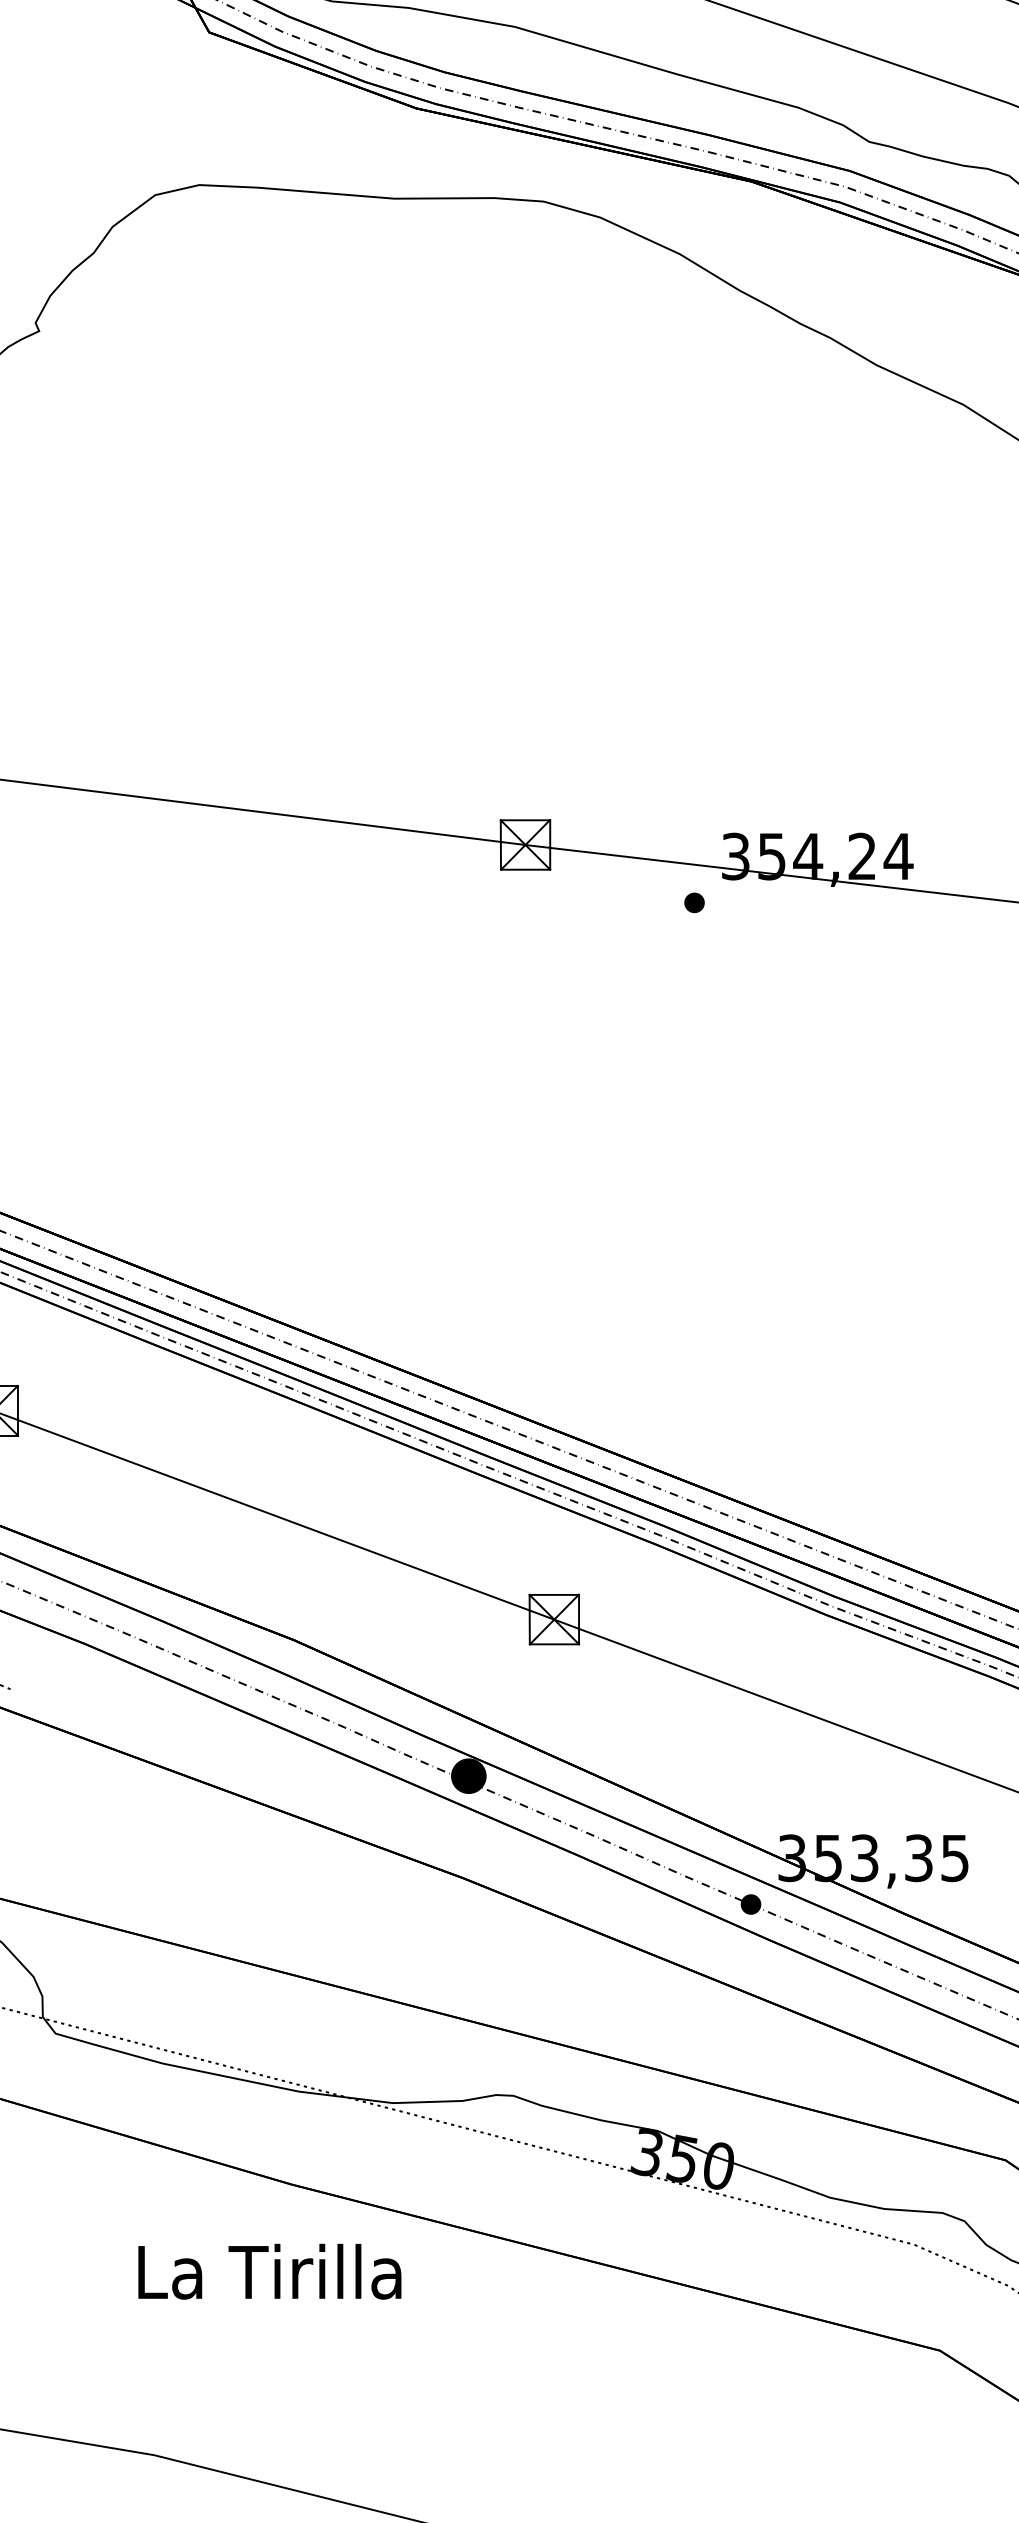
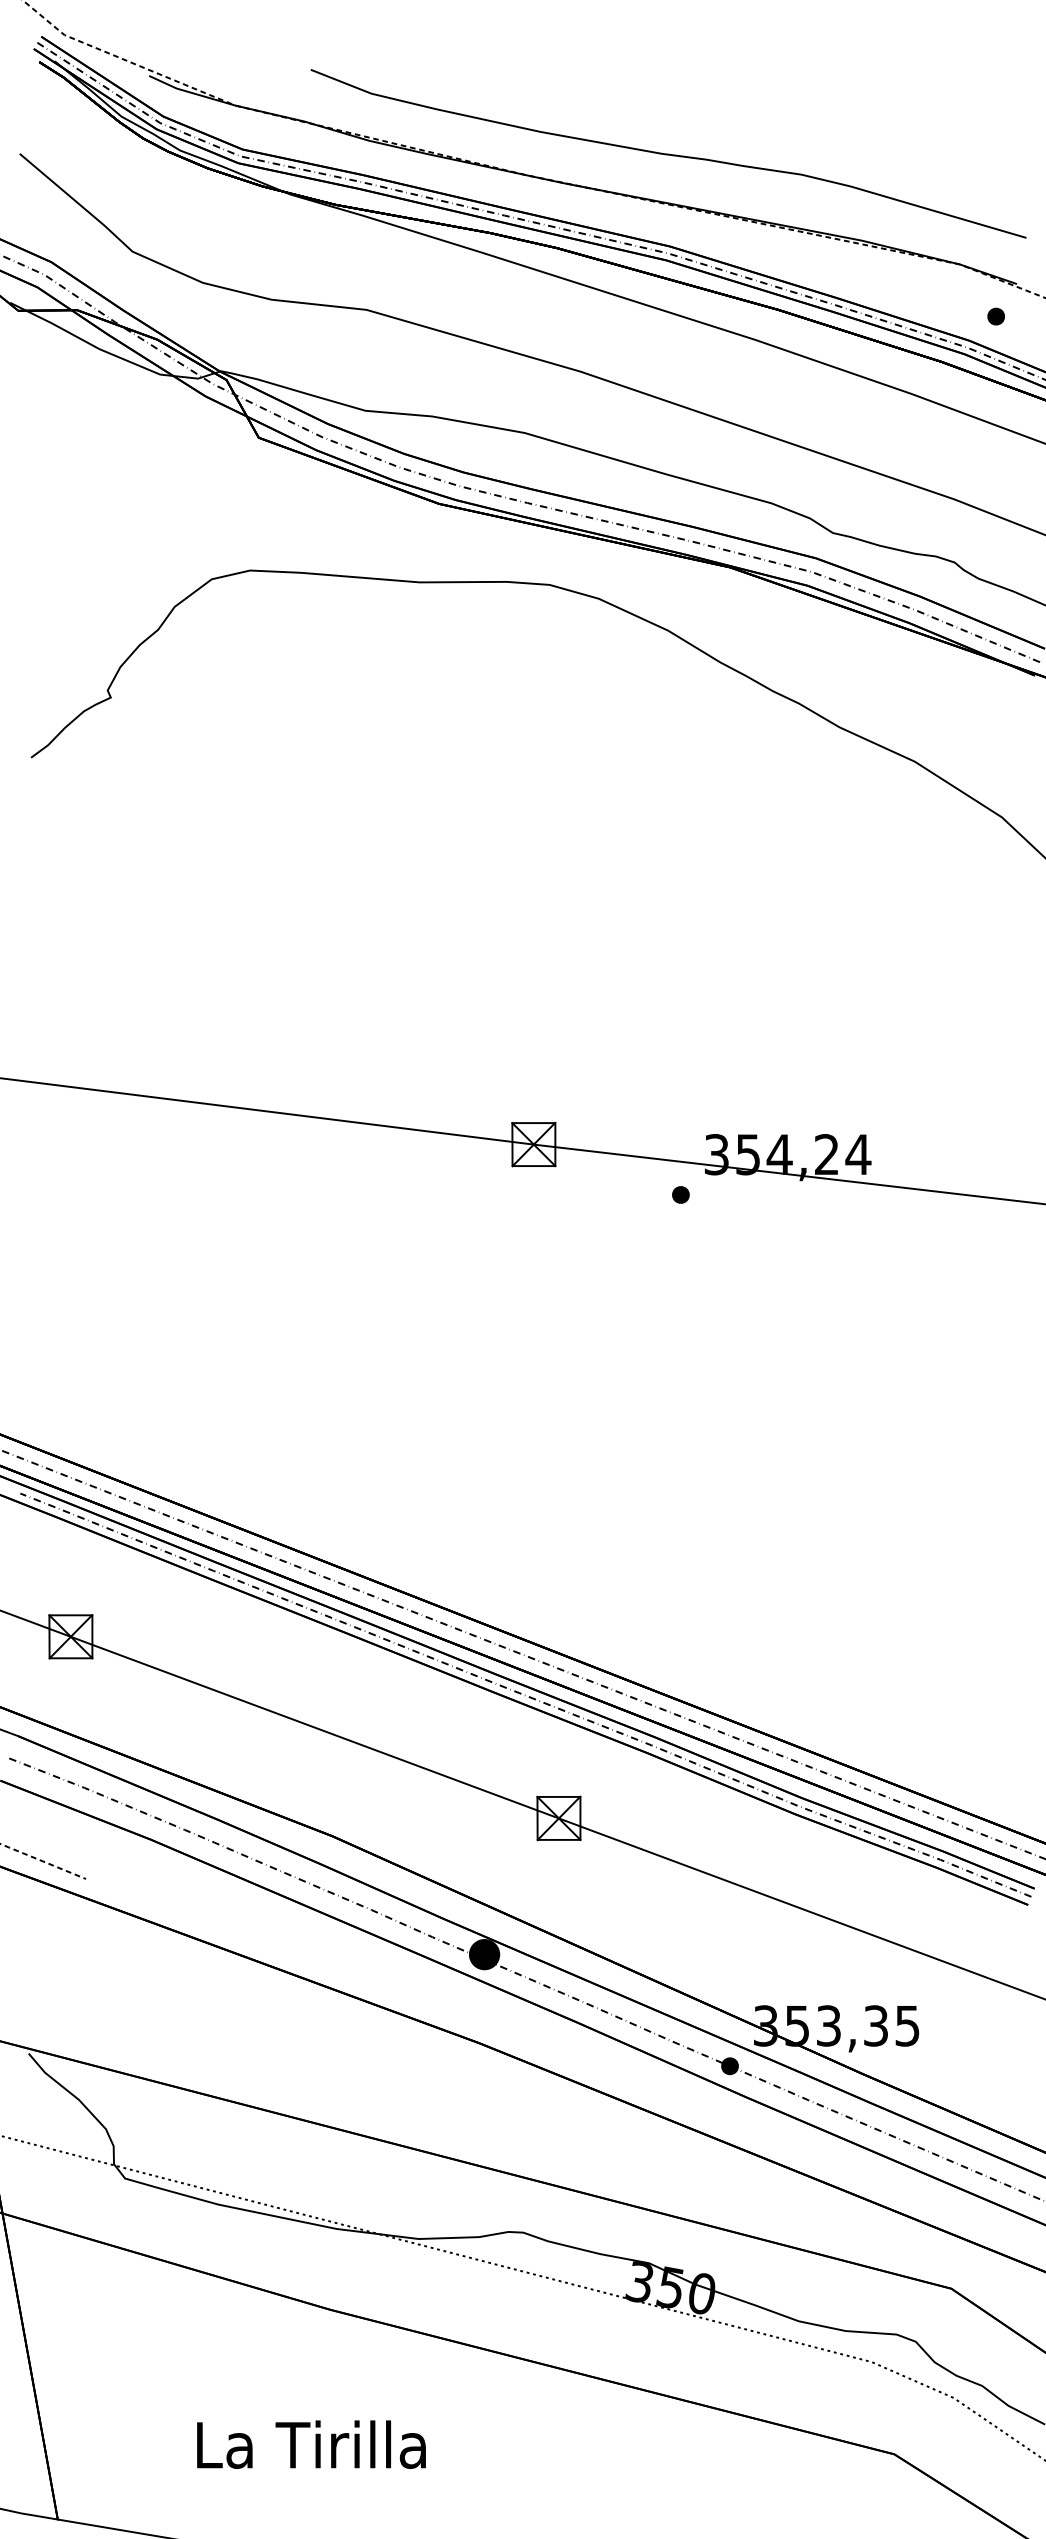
text: (269, 2271) -> (311, 2444), moved

